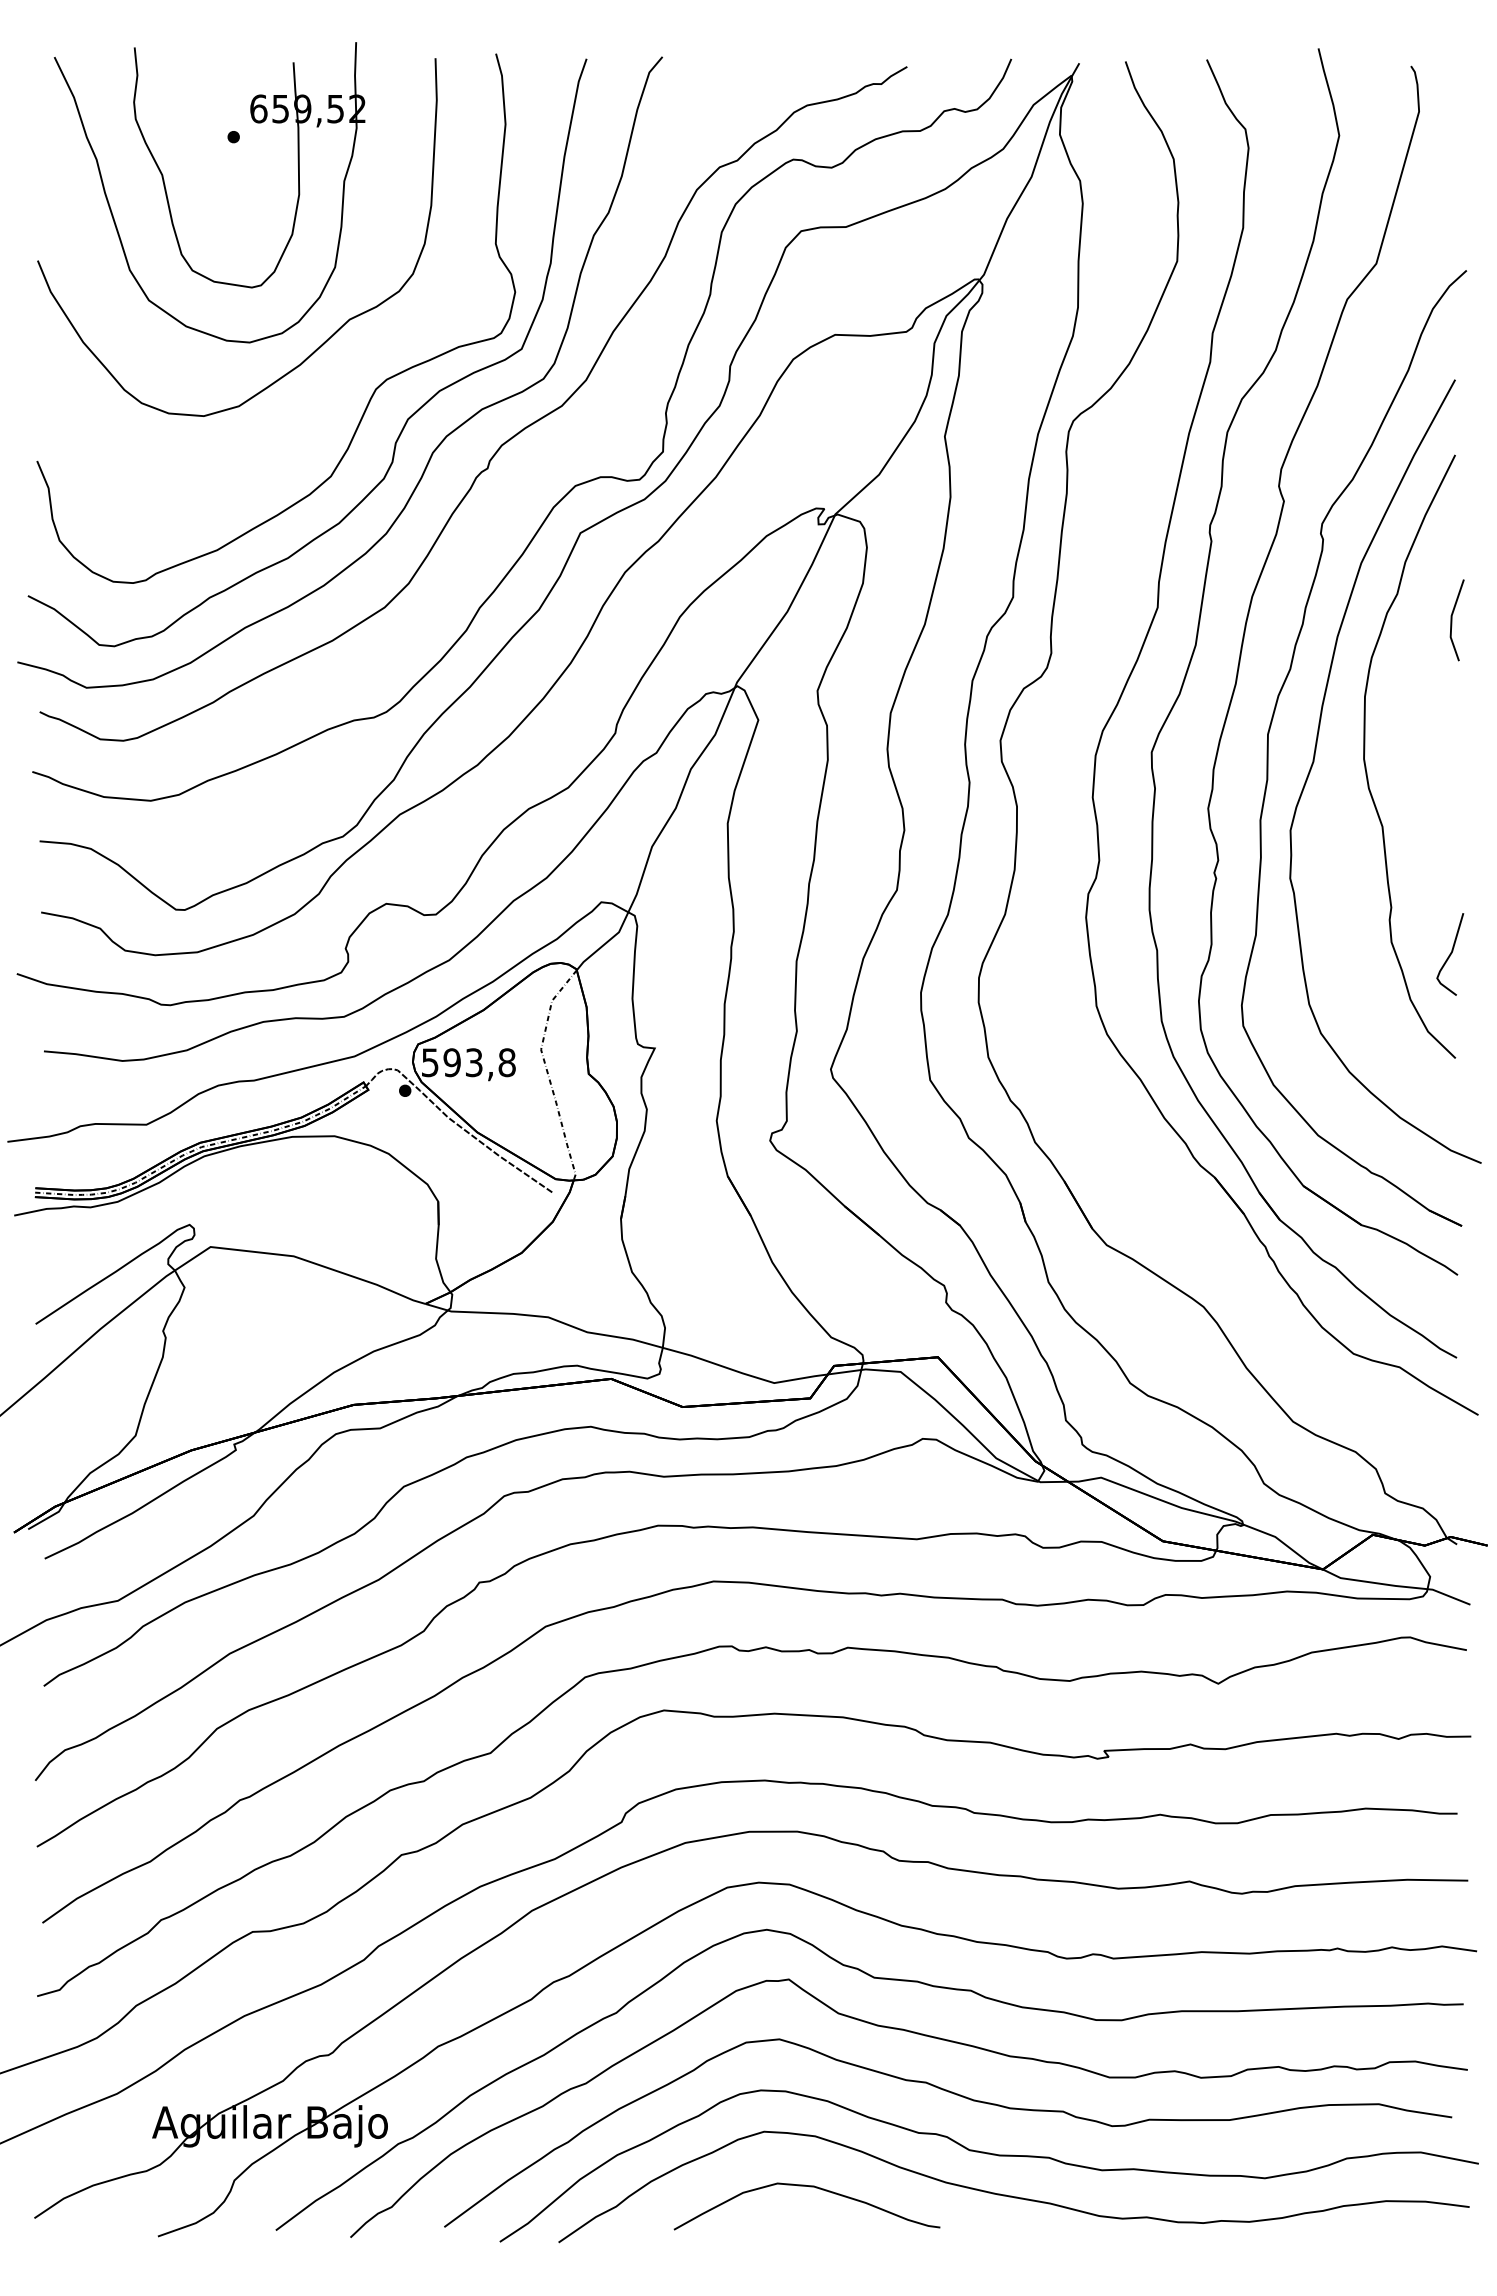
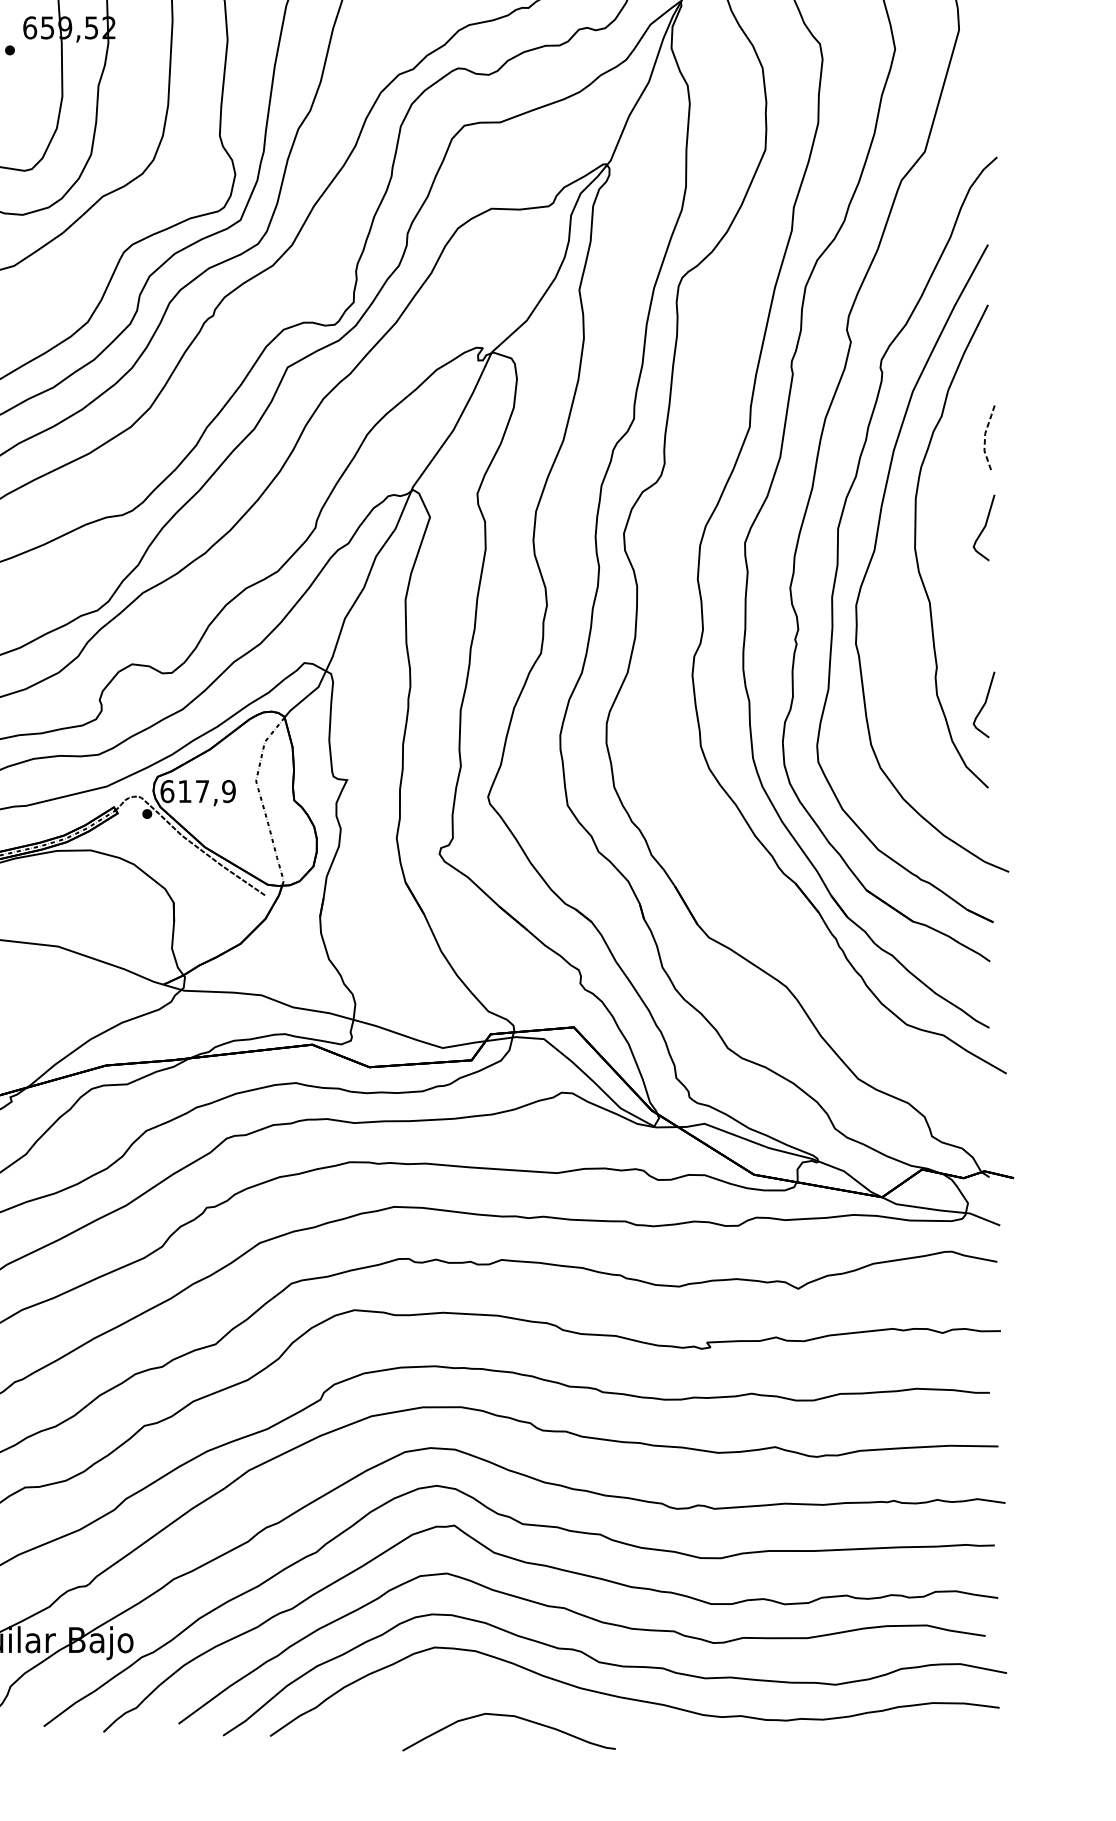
line: (1451, 619) -> (985, 436), solid -> dashed
curve: (1450, 733) -> (984, 527), added
text: (468, 1062) -> (197, 791), 593,8 -> 617,9
curve: (809, 2187) -> (511, 1716), moved

